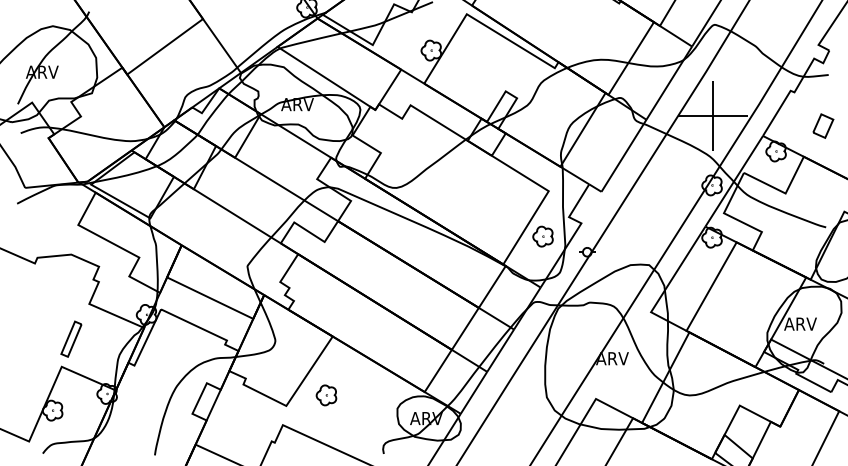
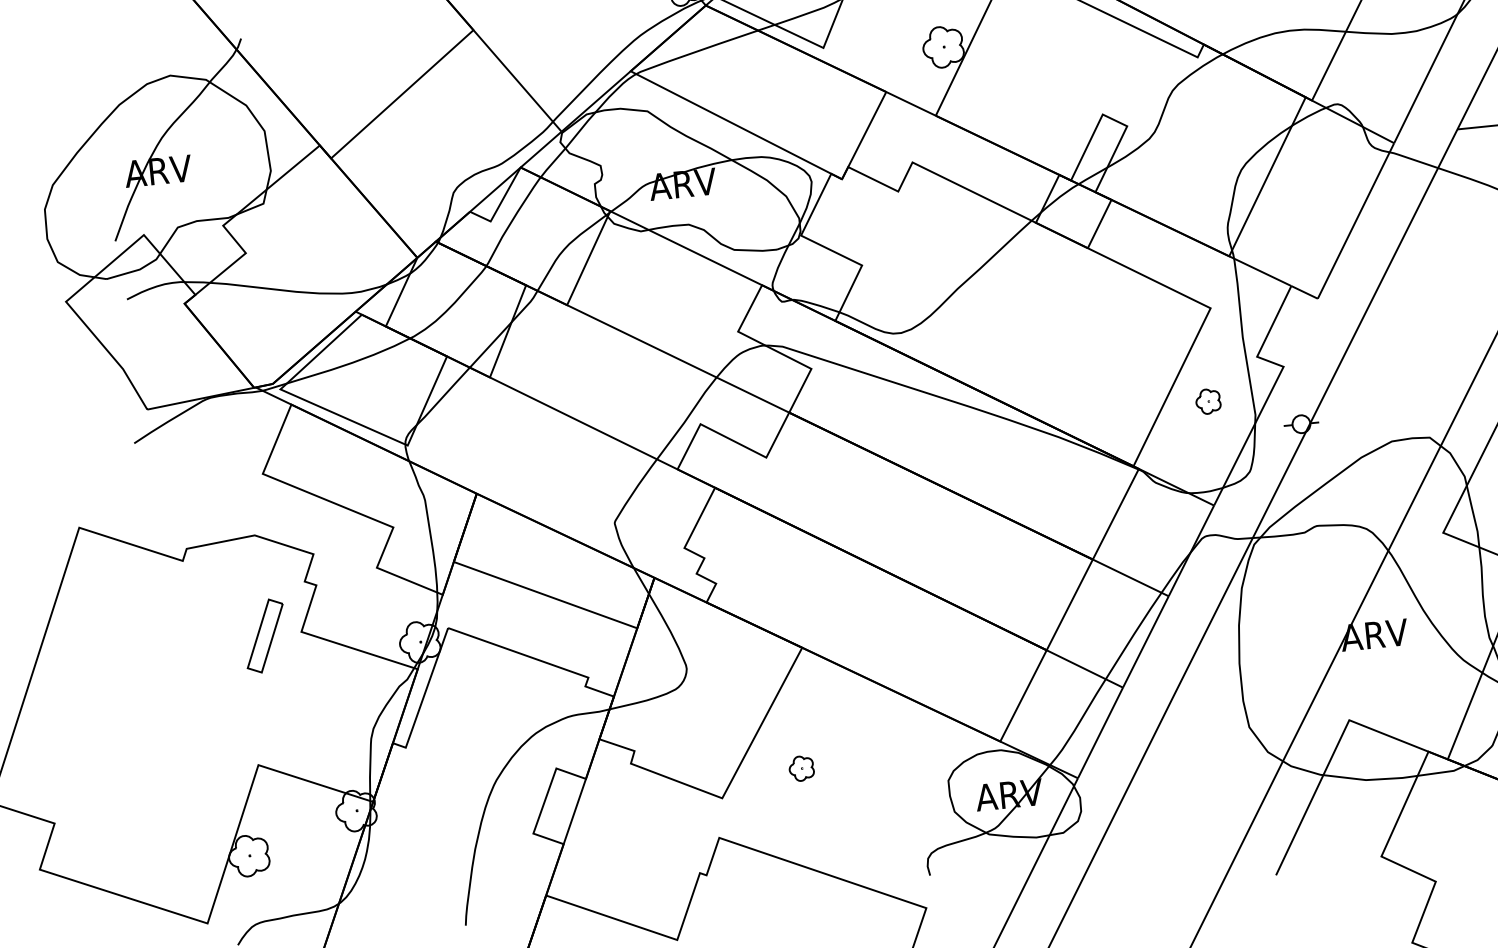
part: (542, 236) -> (1207, 401), size x0.6
part: (71, 338) -> (265, 634), moved
part: (326, 395) -> (801, 768), size x0.6

